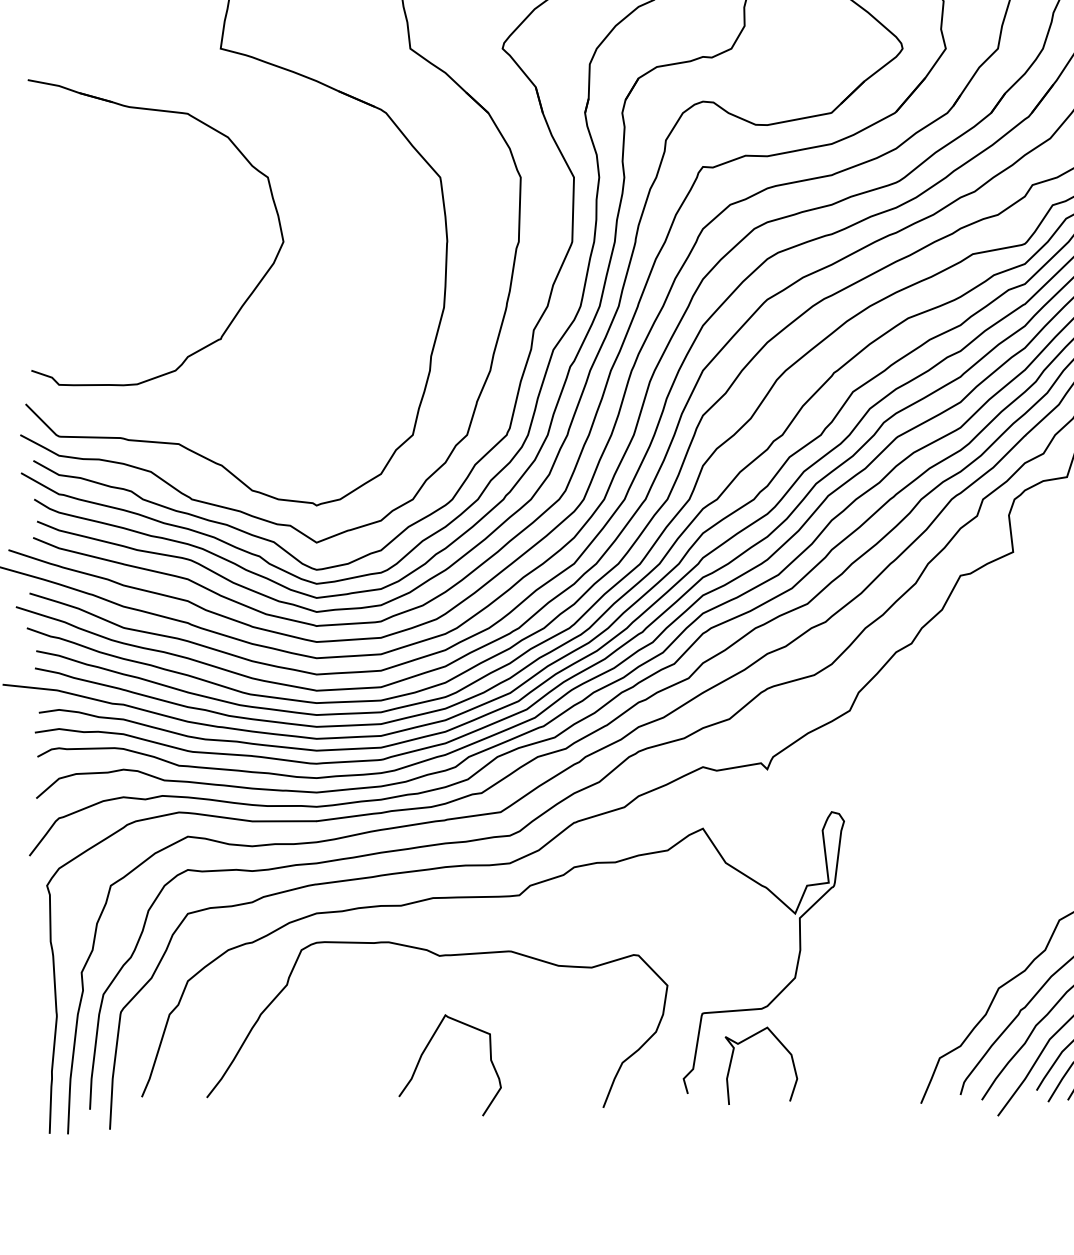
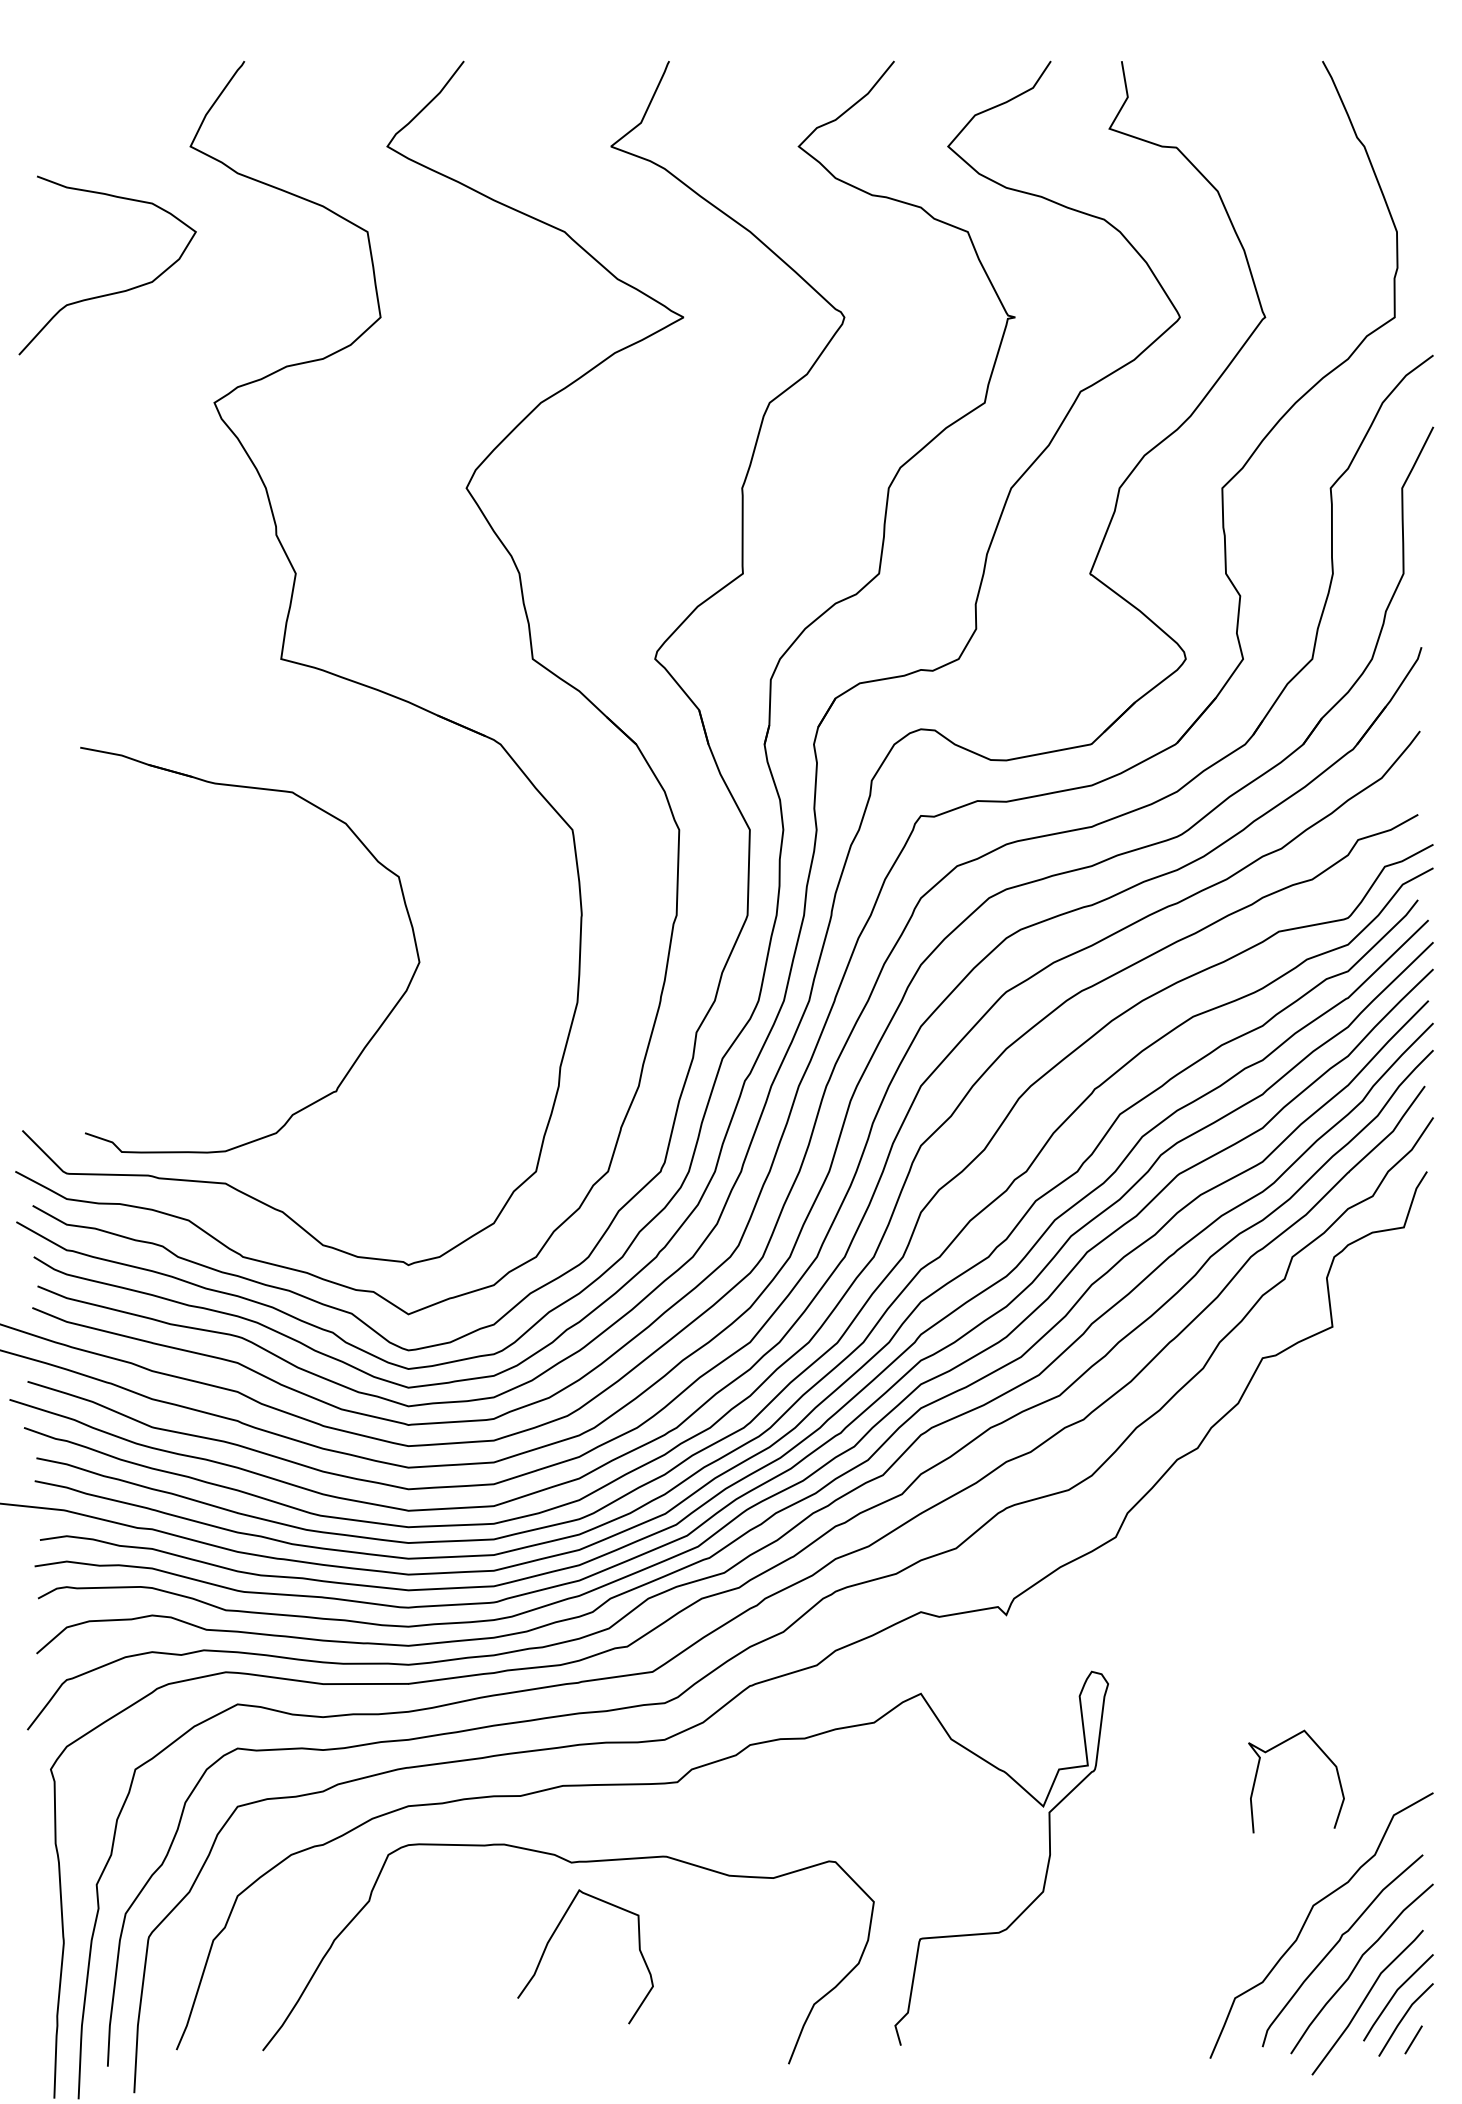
part: (245, 300) -> (369, 1039), moved
curve: (783, 1047) -> (1325, 1756), moved
curve: (425, 1050) -> (552, 1937), moved

